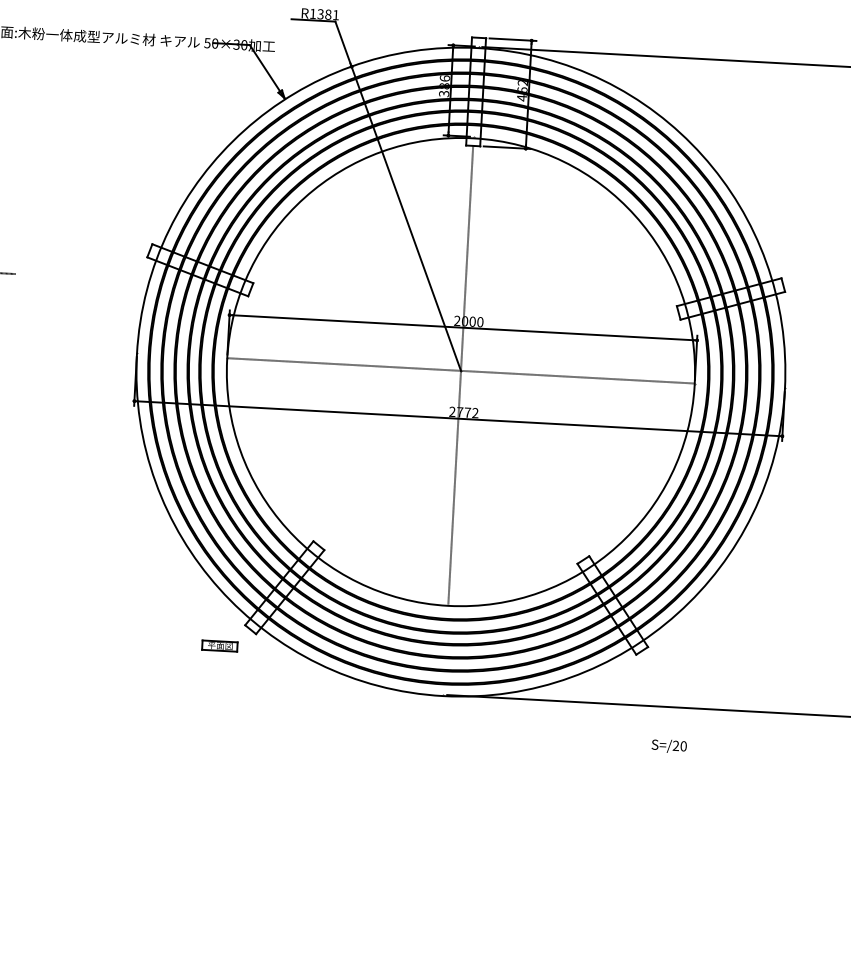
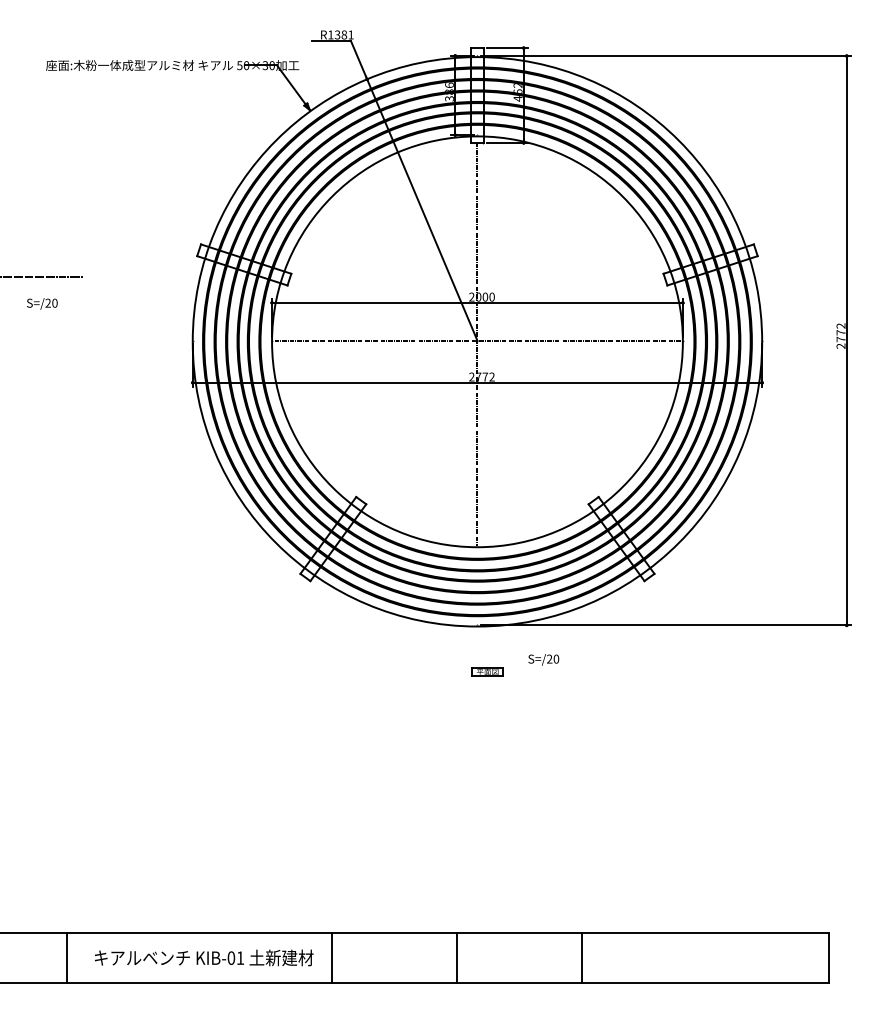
part: (220, 645) -> (487, 671), moved
text: (668, 745) -> (543, 659), moved

